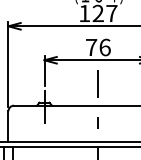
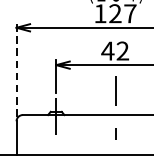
text: (97, 47) -> (114, 51), 76 -> 42
line: (8, 64) -> (16, 69), solid -> dashed

